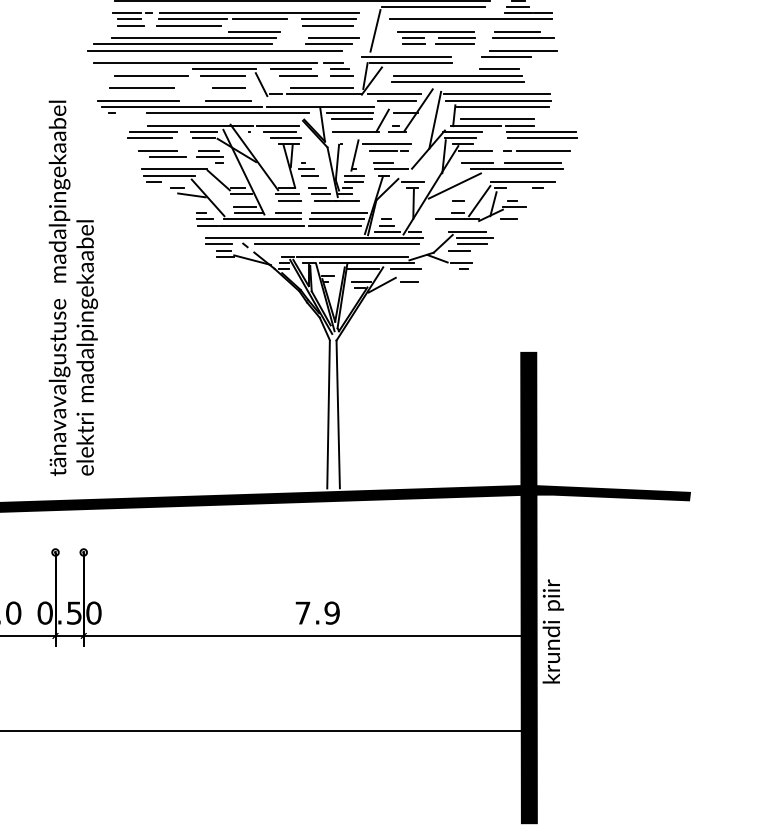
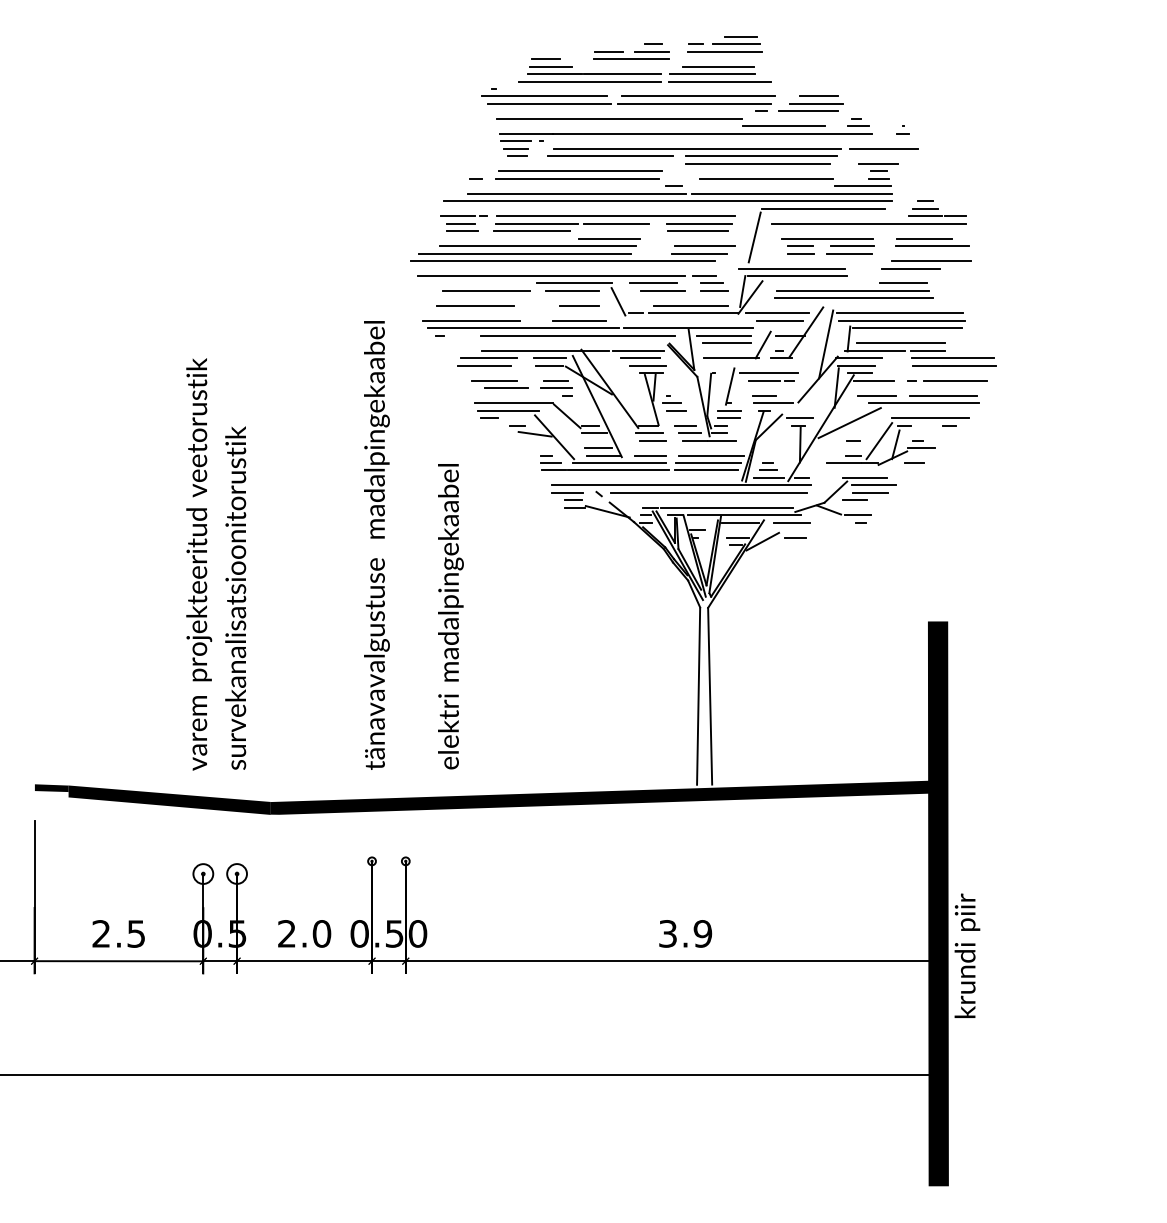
text: (86, 347) -> (450, 616), moved
fill: (610, 493) -> (1035, 790), removed
text: (302, 612) -> (667, 933), 7.9 -> 3.9

